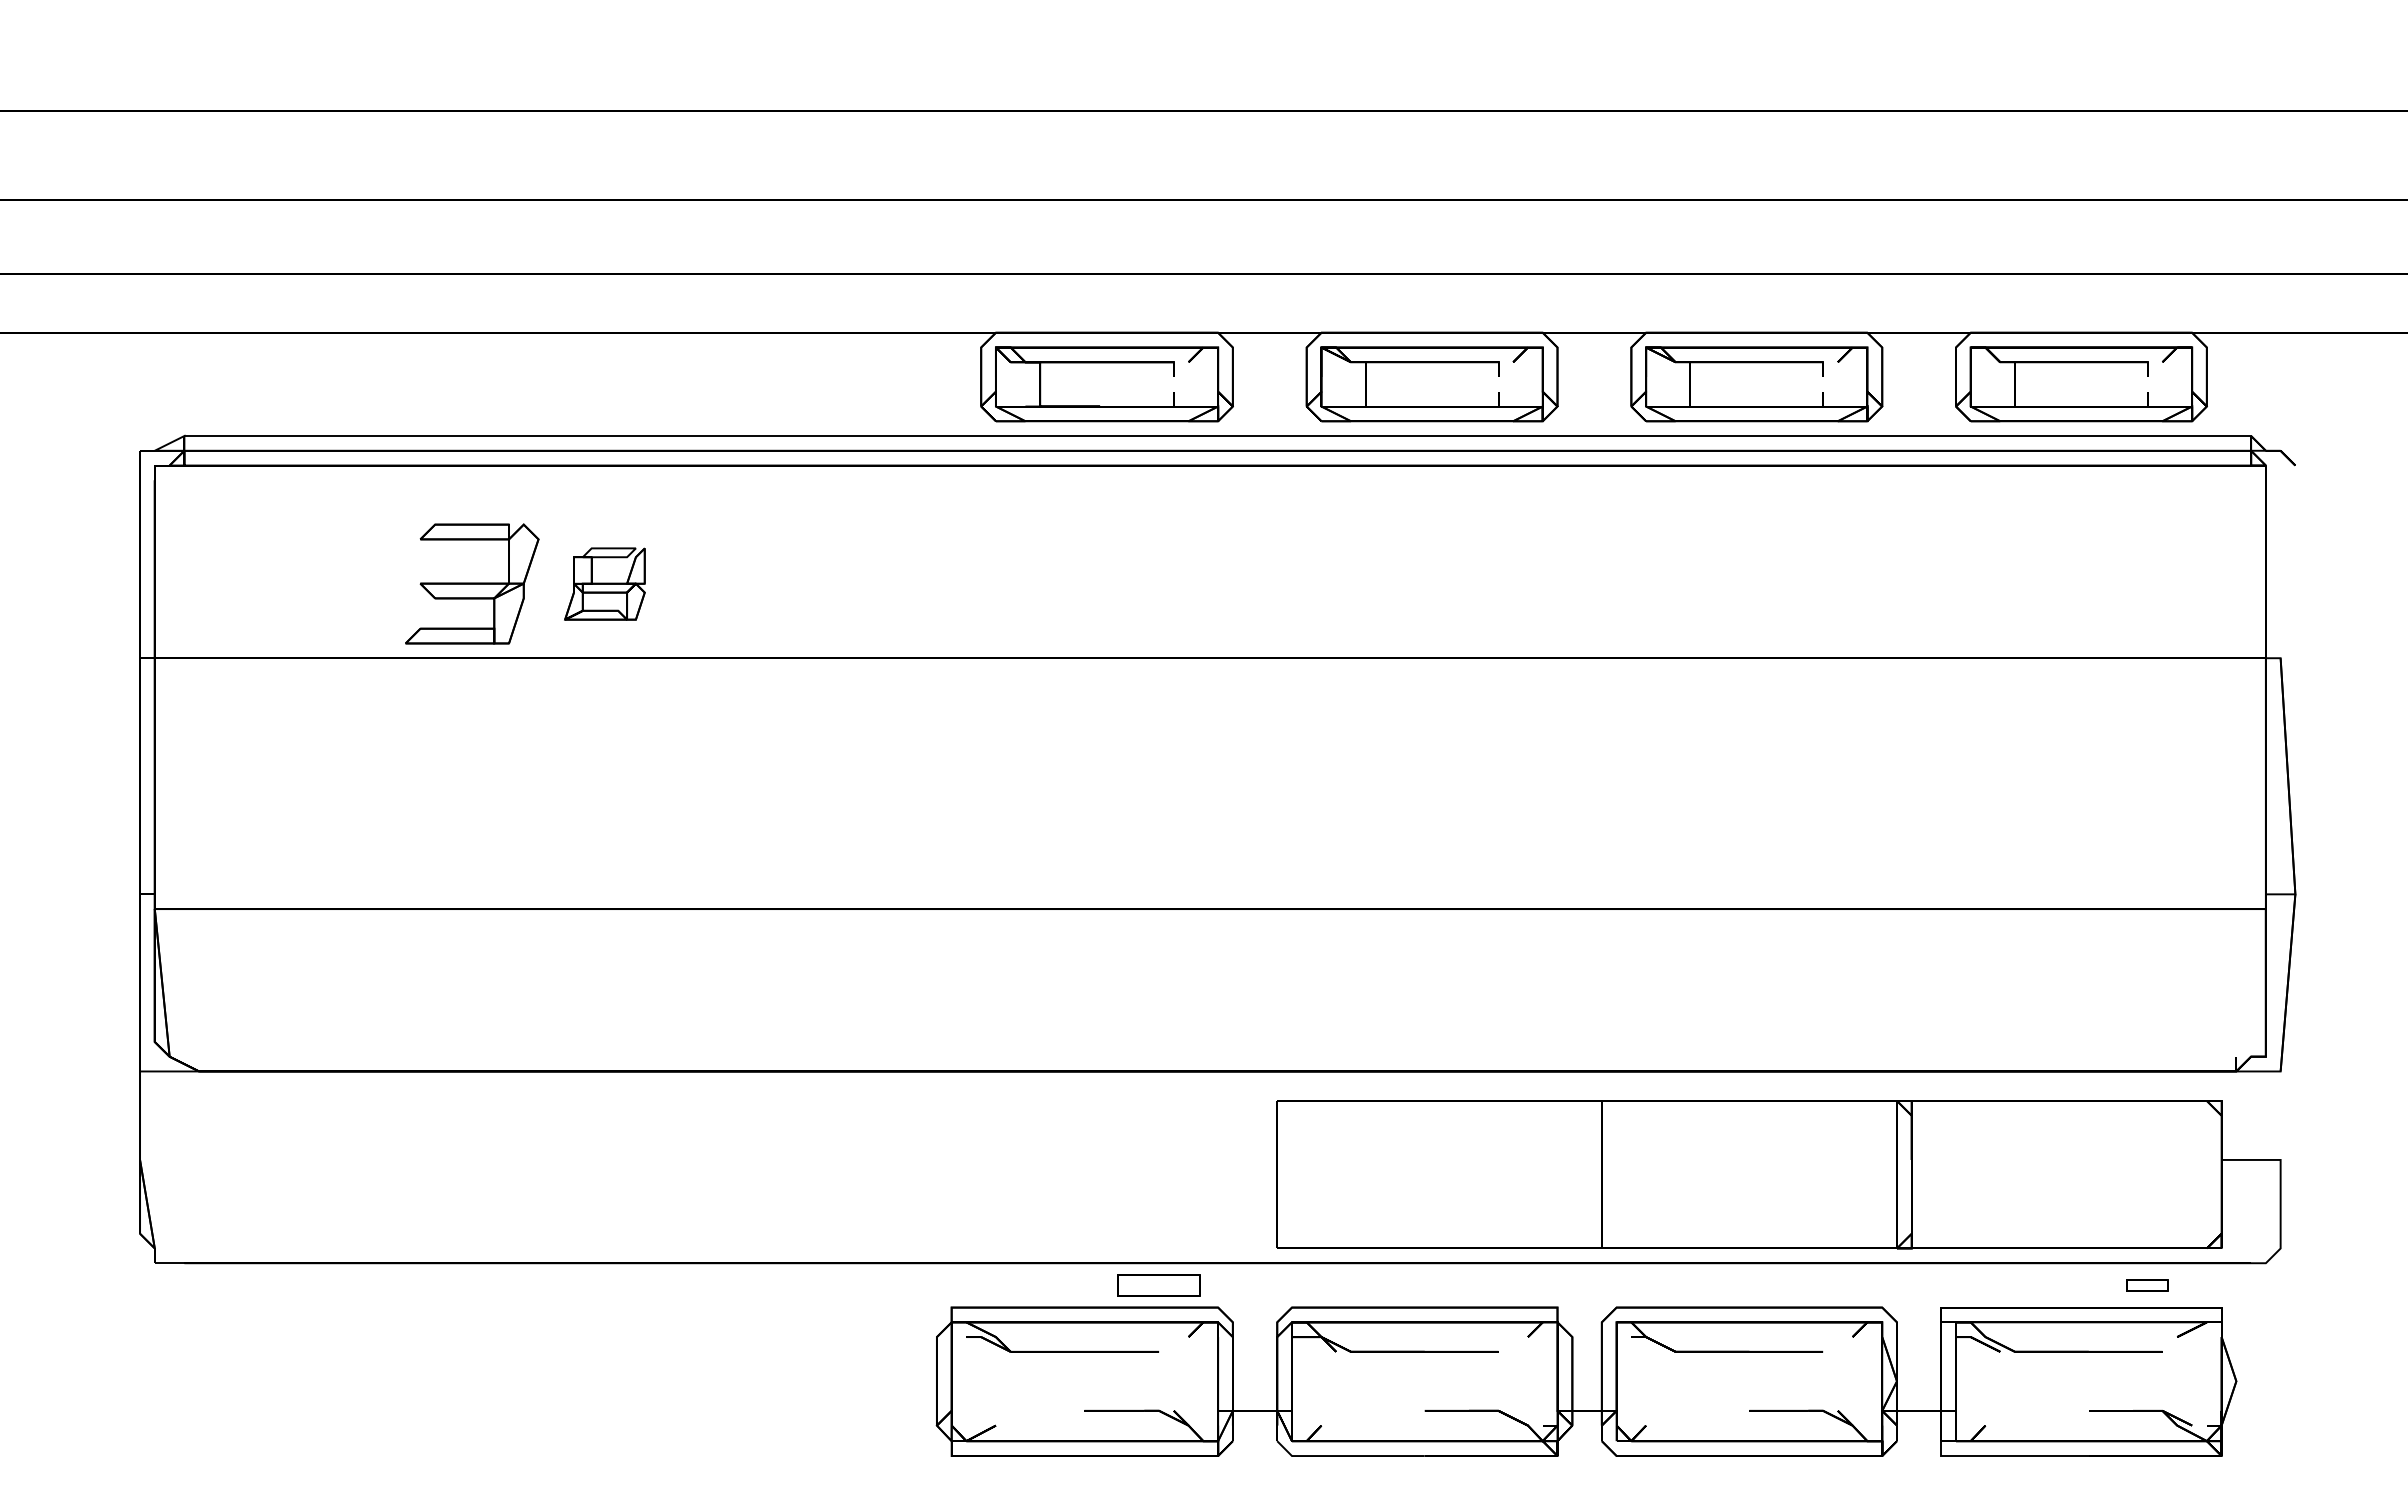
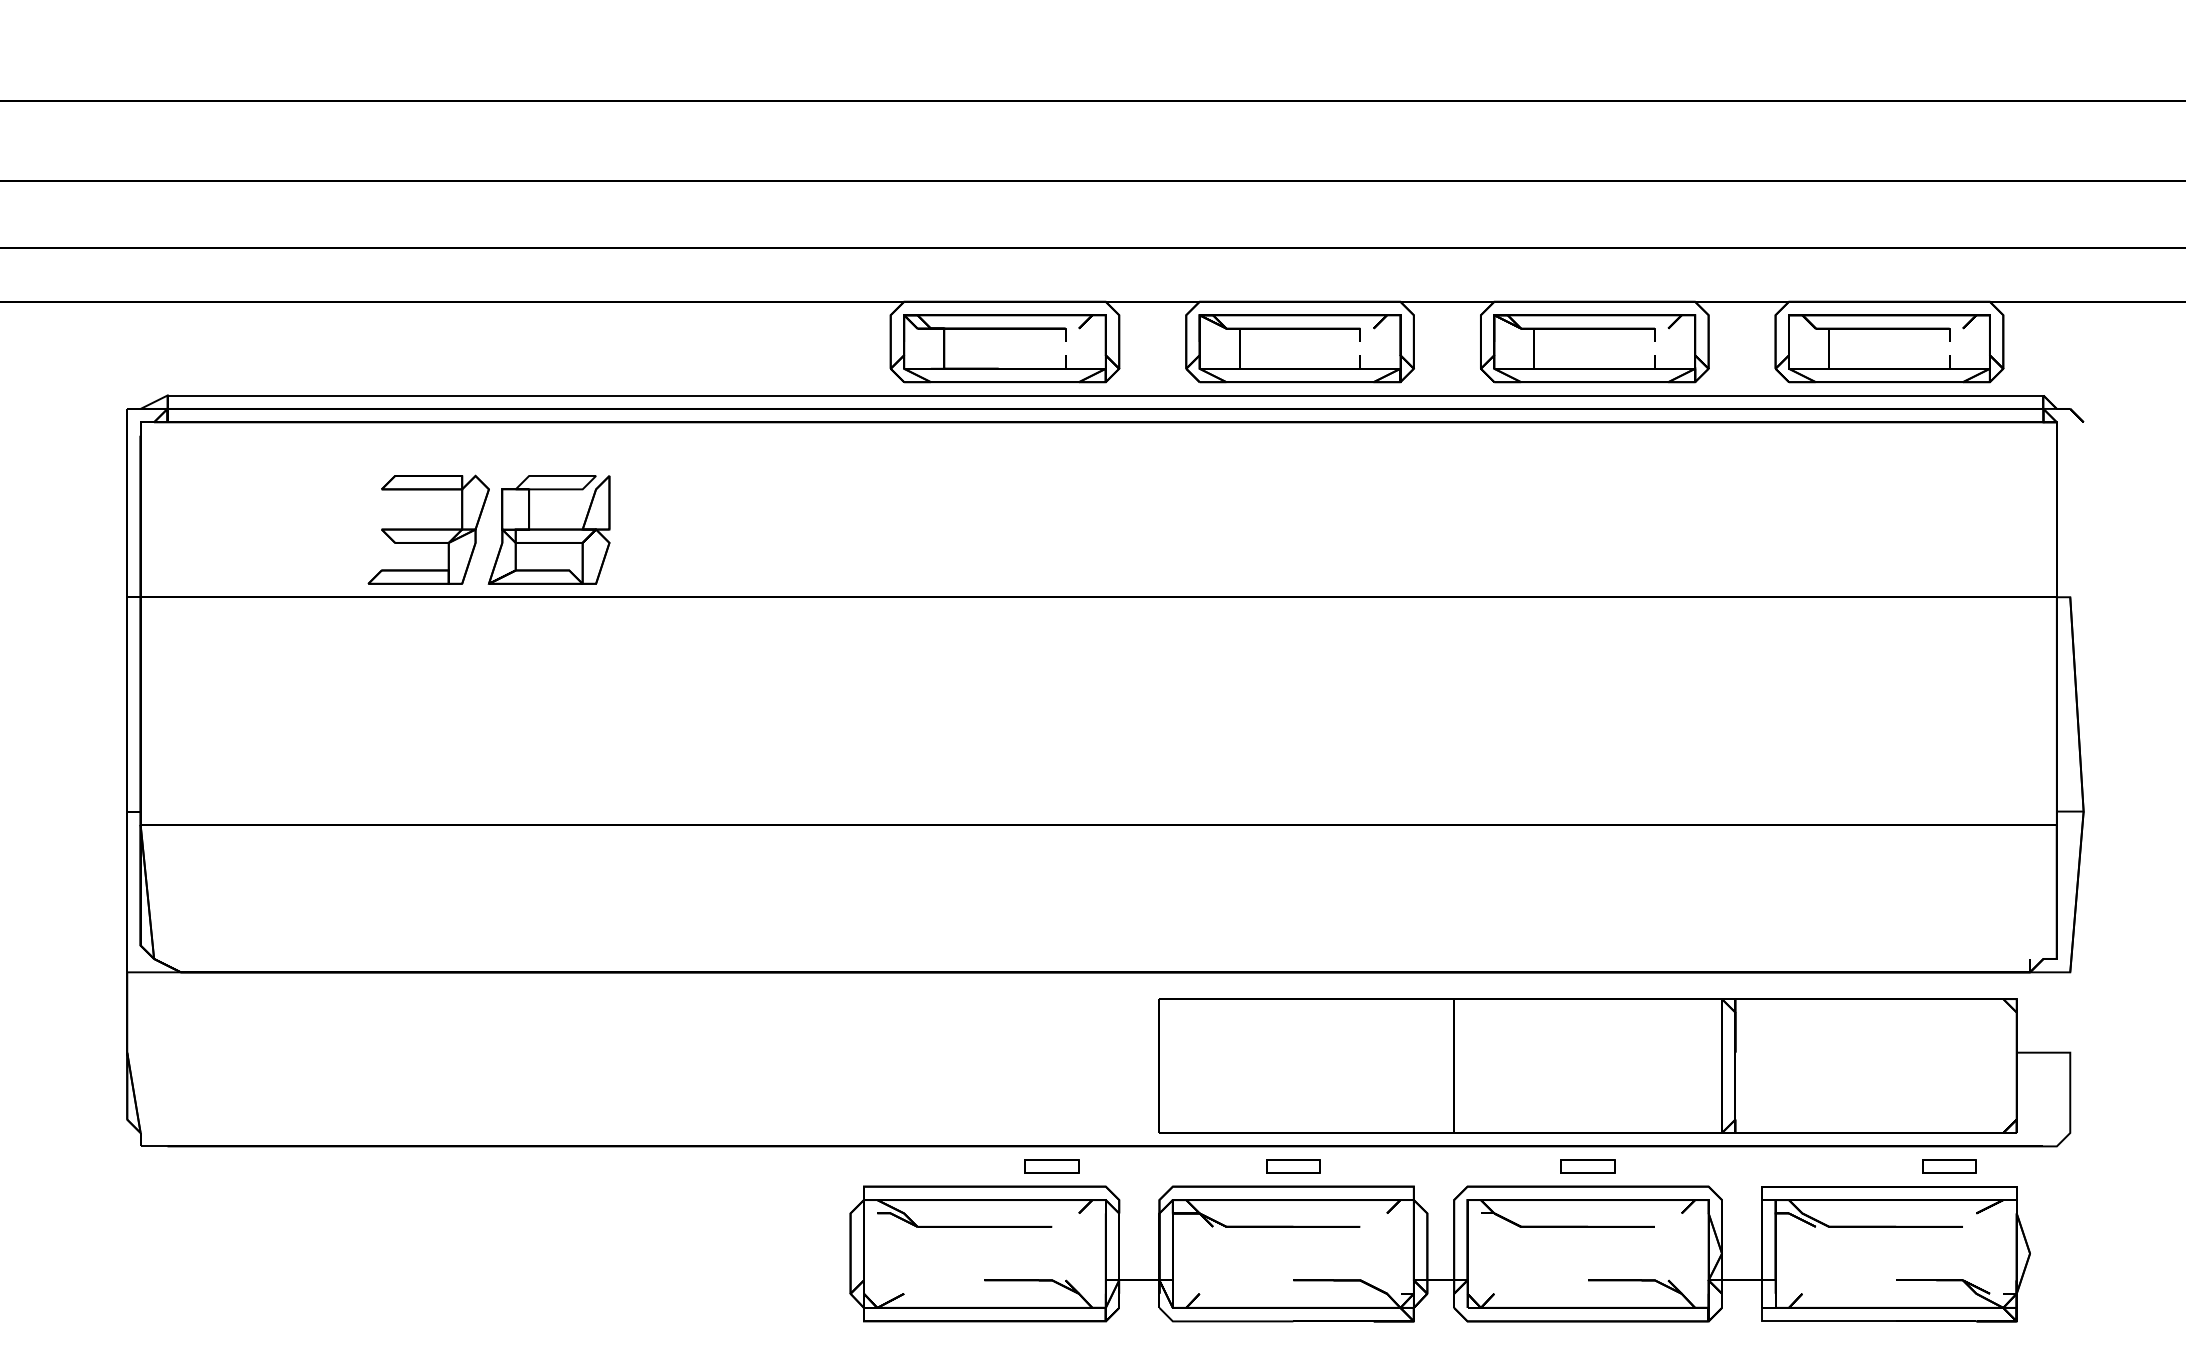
part: (604, 583) -> (548, 529), size x1.67
part: (1159, 1285) -> (1052, 1166), size x0.71
part: (1424, 1285) -> (1293, 1166), added
part: (1749, 1285) -> (1588, 1166), added
part: (2147, 1285) -> (1949, 1166), size x1.43

